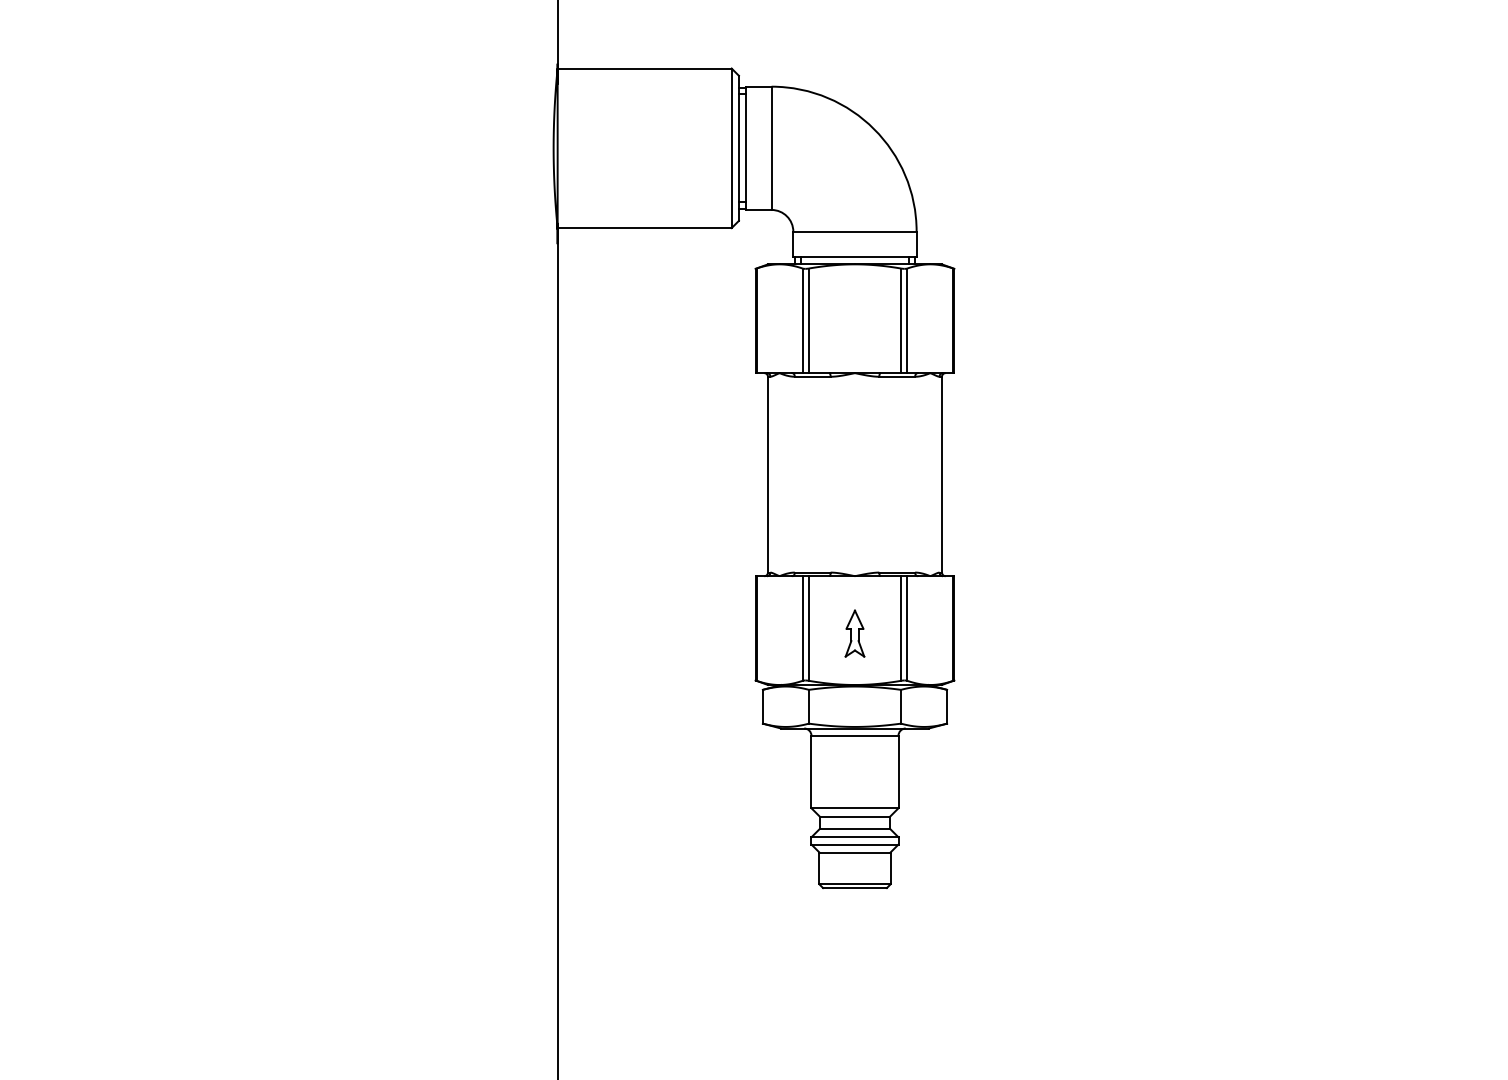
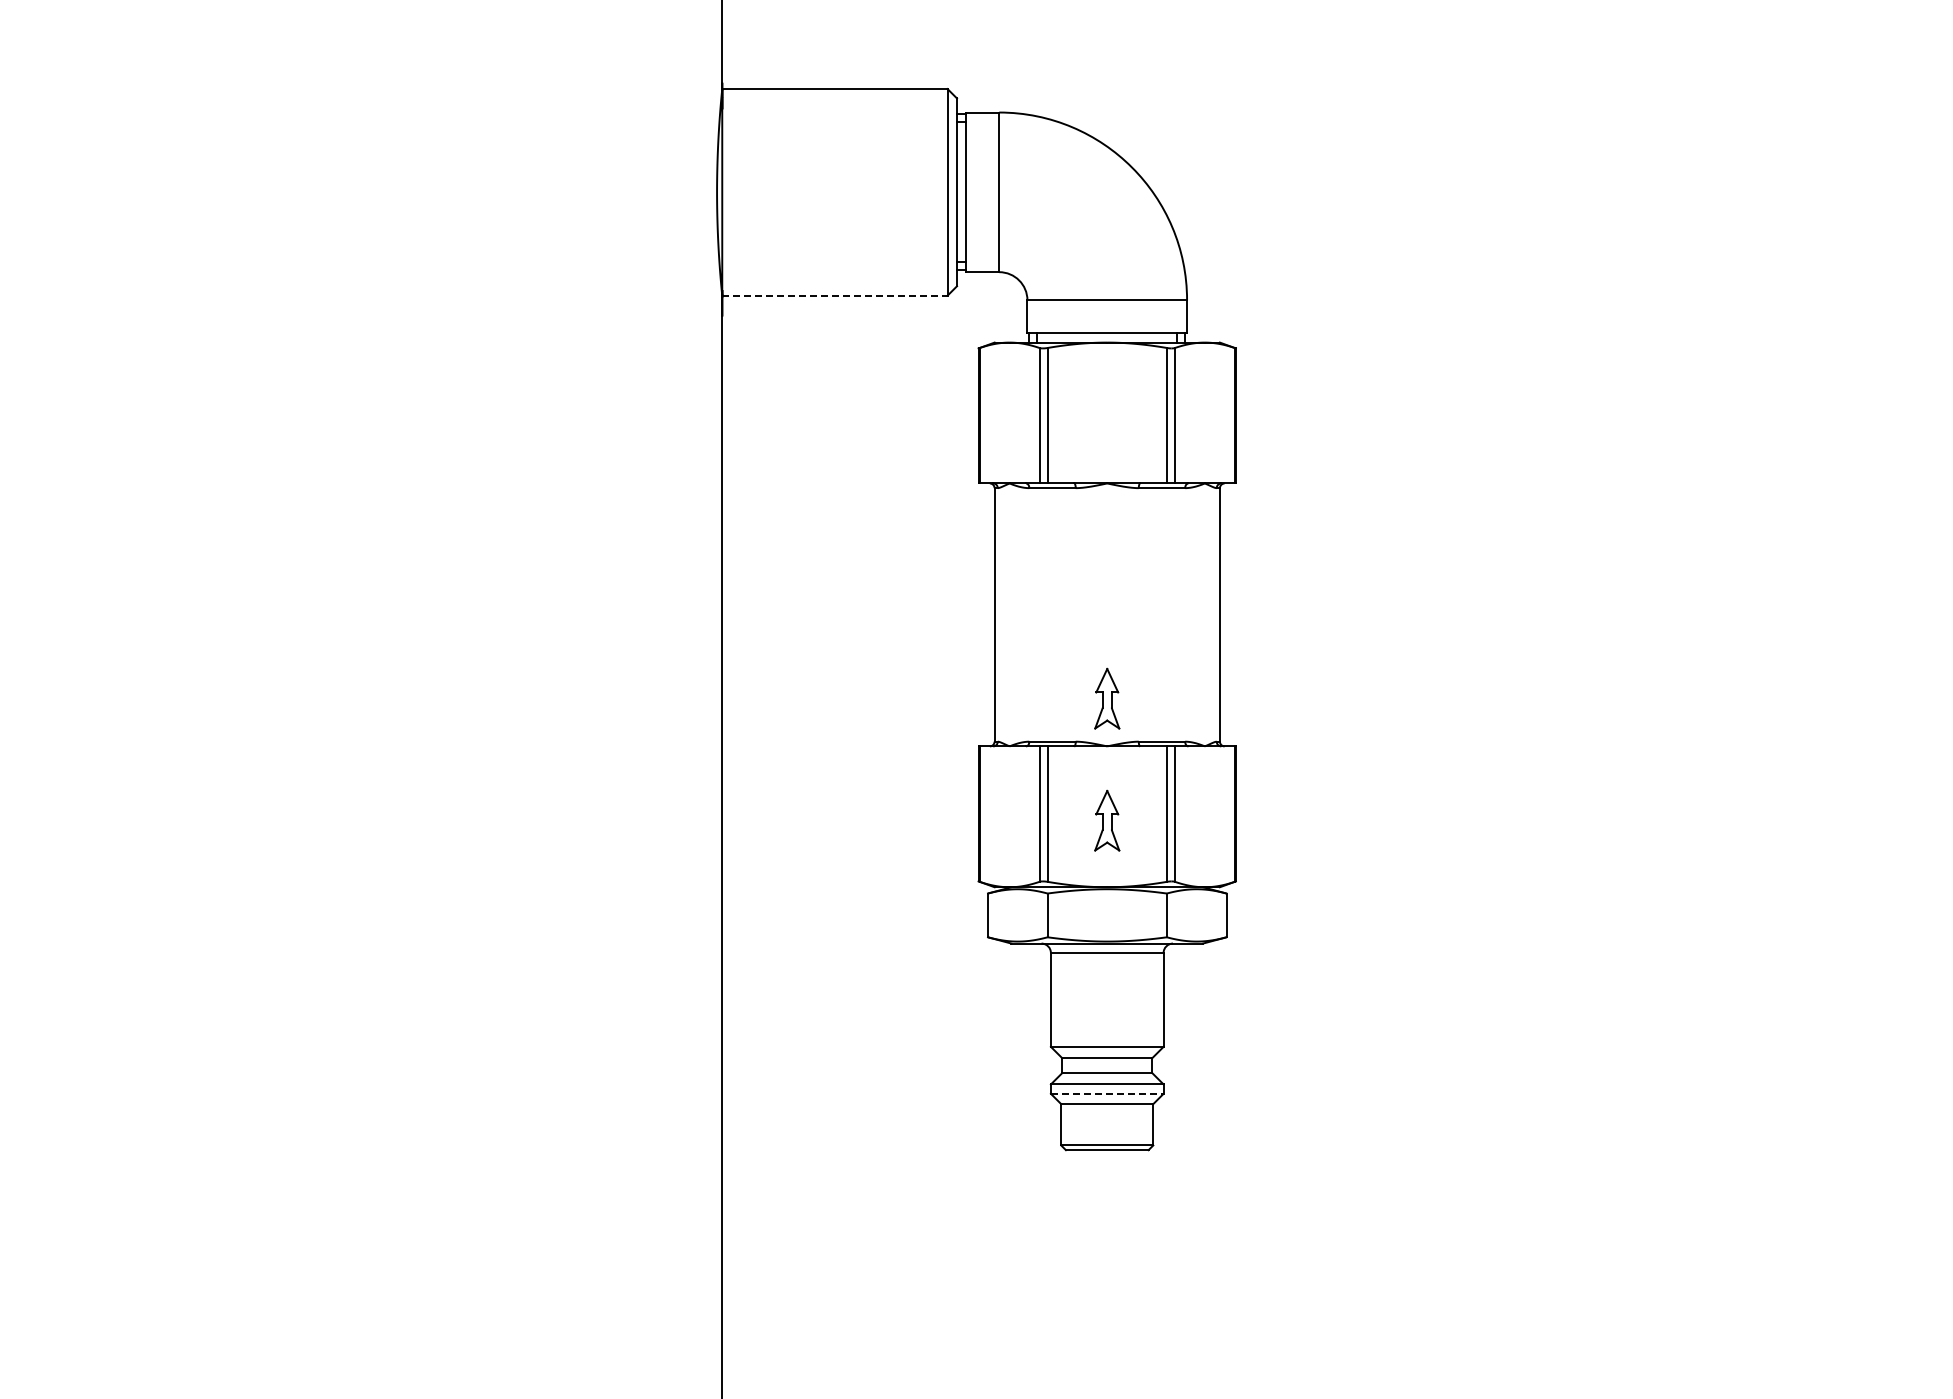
line: (644, 227) -> (834, 295), solid -> dashed
part: (855, 539) -> (1107, 698), added
line: (855, 844) -> (1107, 1093), solid -> dashed

